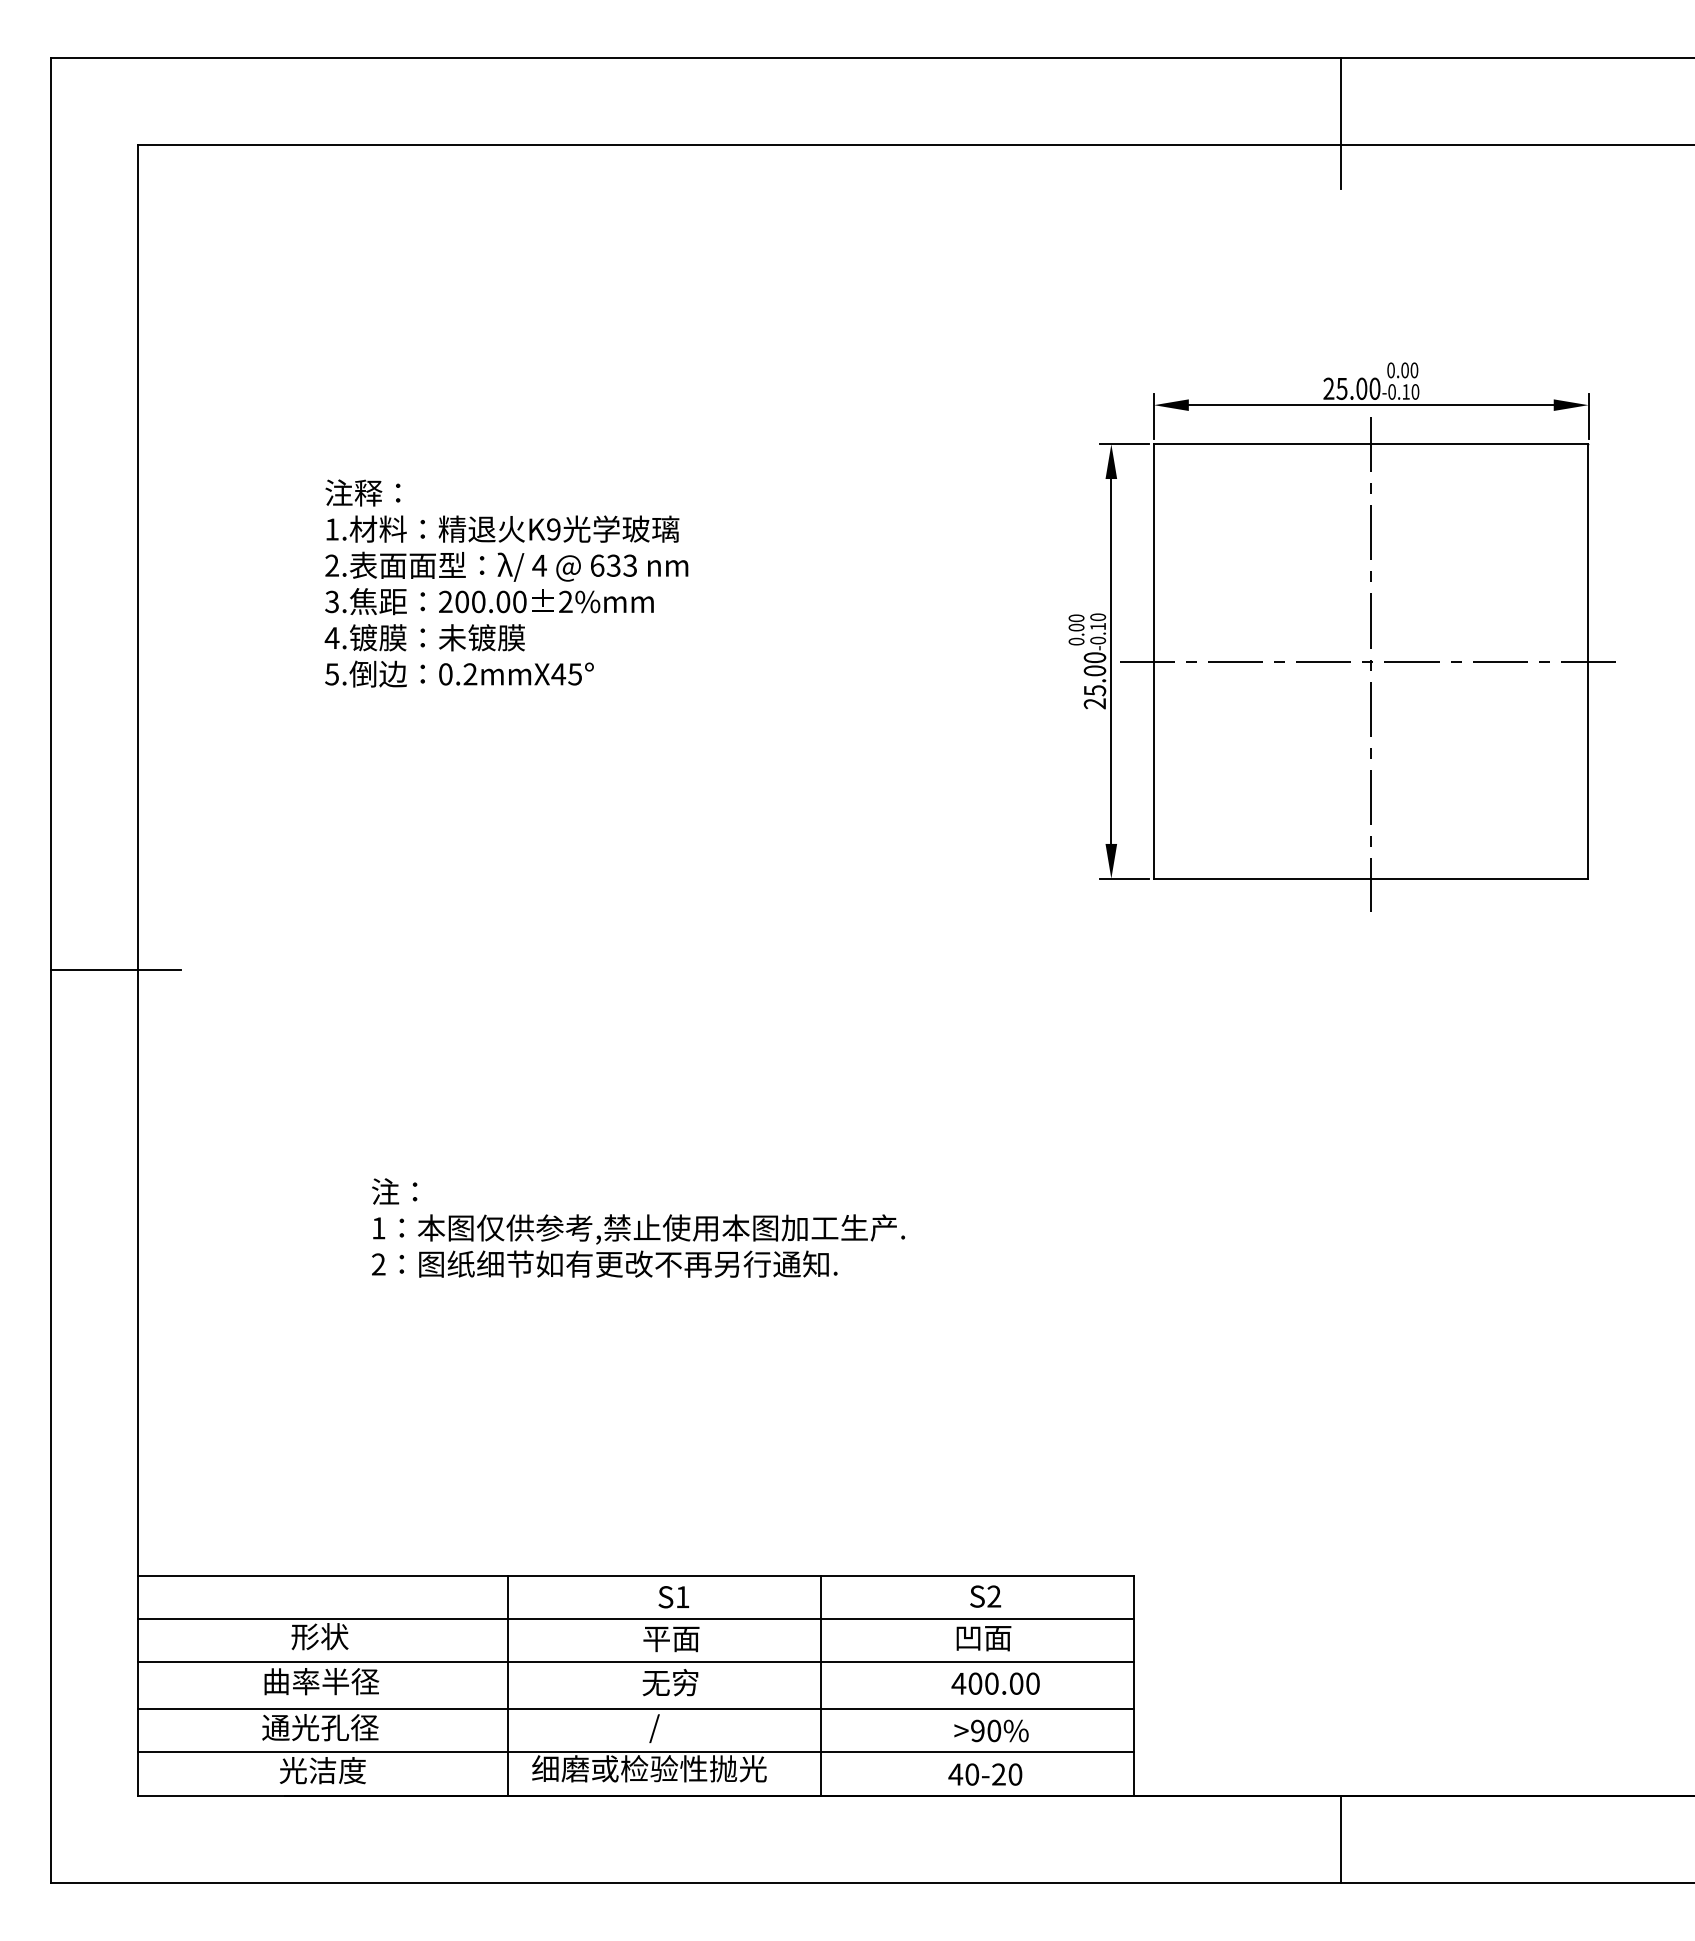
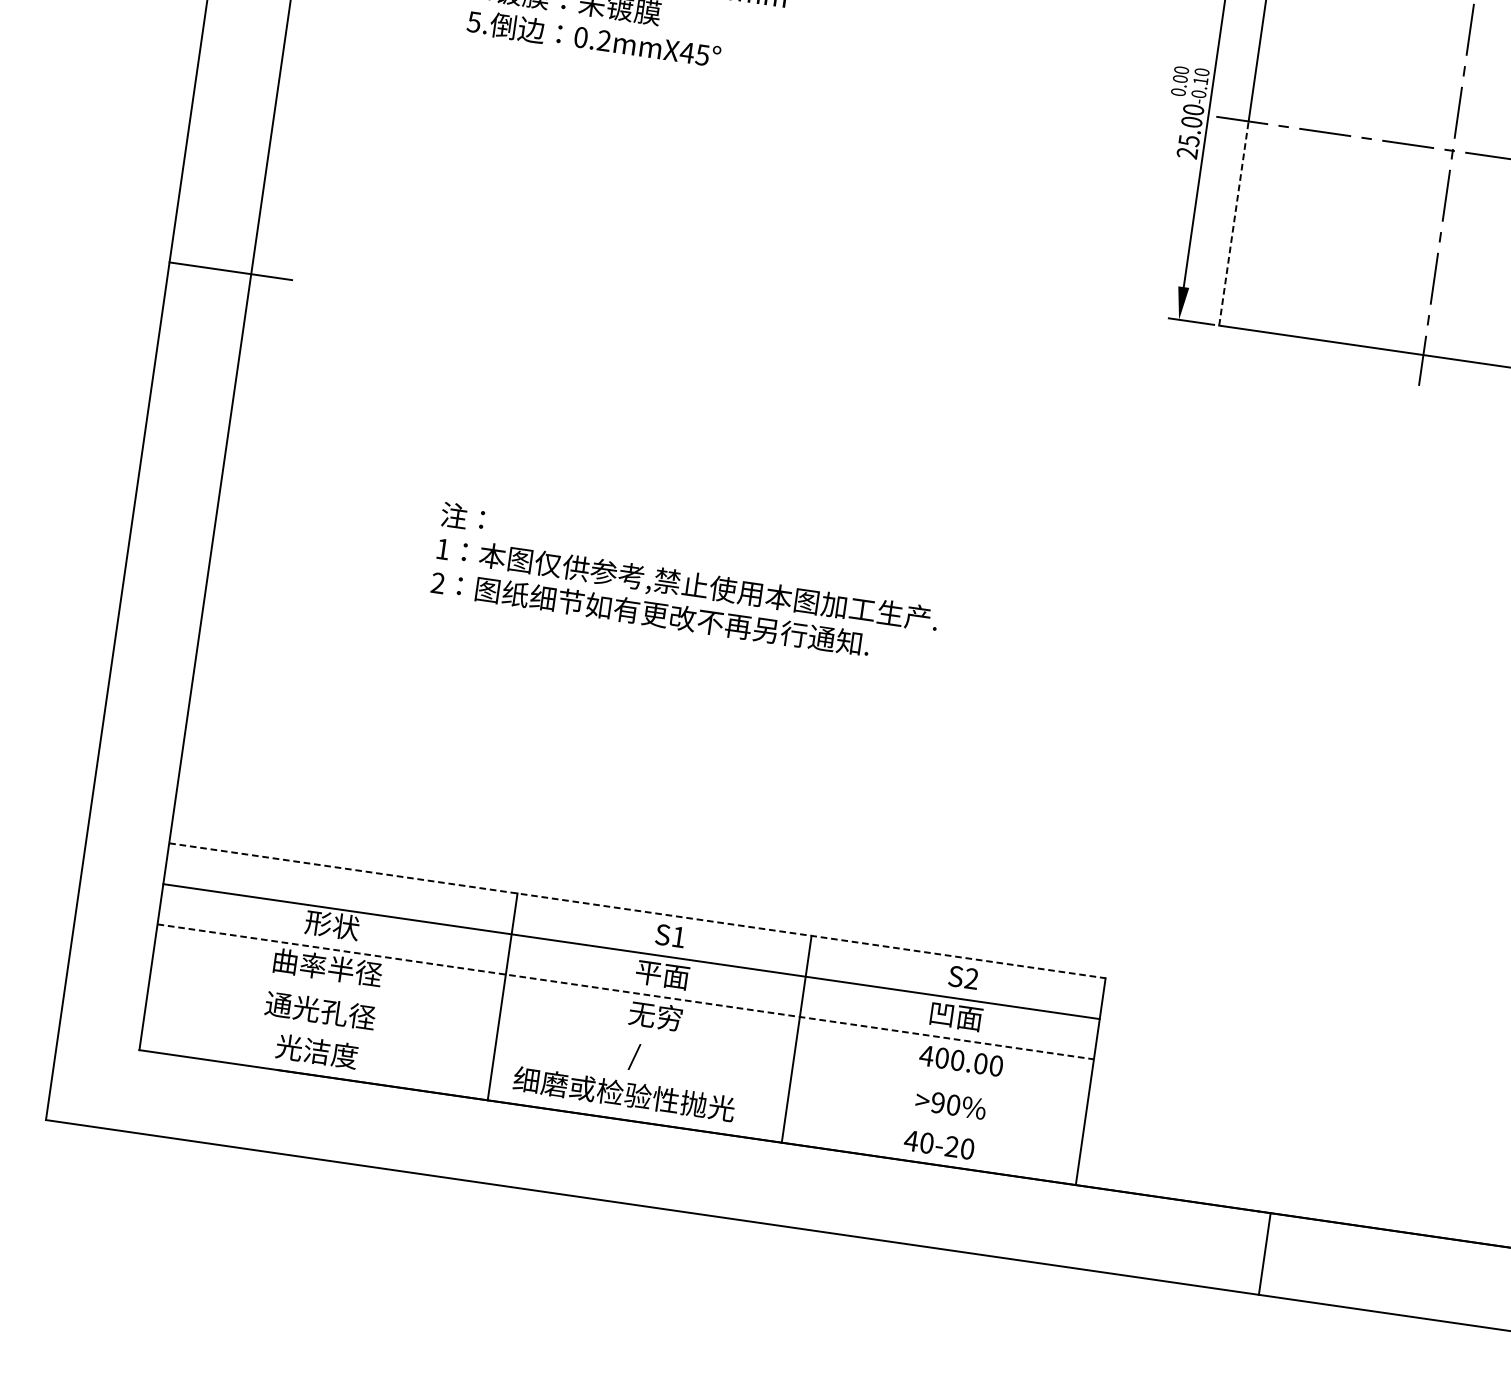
line: (1154, 770) -> (1234, 223), solid -> dashed
line: (636, 1575) -> (638, 910), solid -> dashed
line: (636, 1662) -> (626, 992), solid -> dashed
line: (635, 1709) -> (619, 1036), removed
line: (635, 1752) -> (613, 1076), removed

